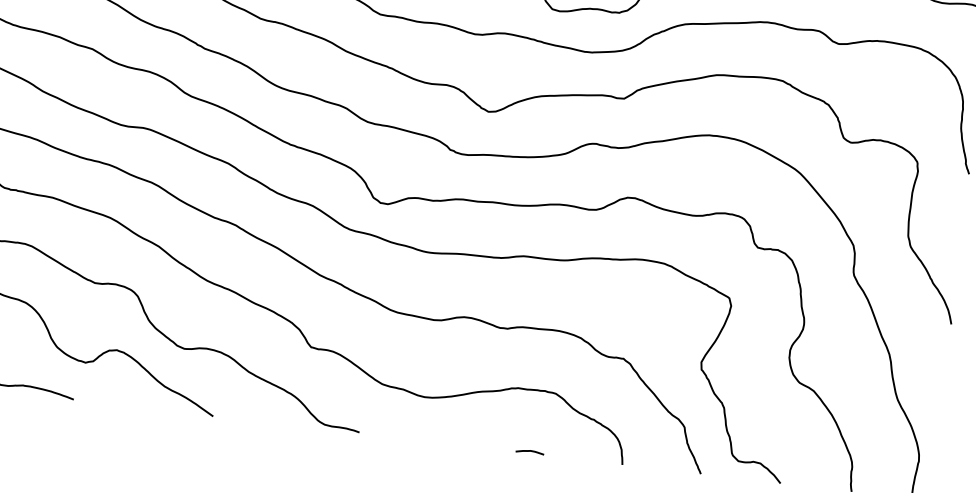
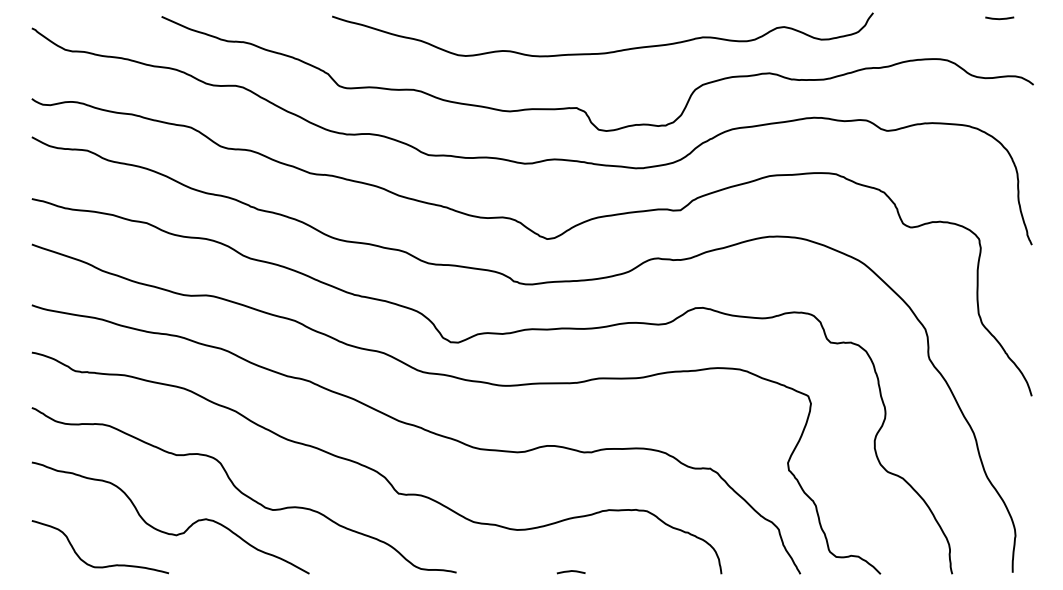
curve: (529, 452) -> (570, 572), moved

